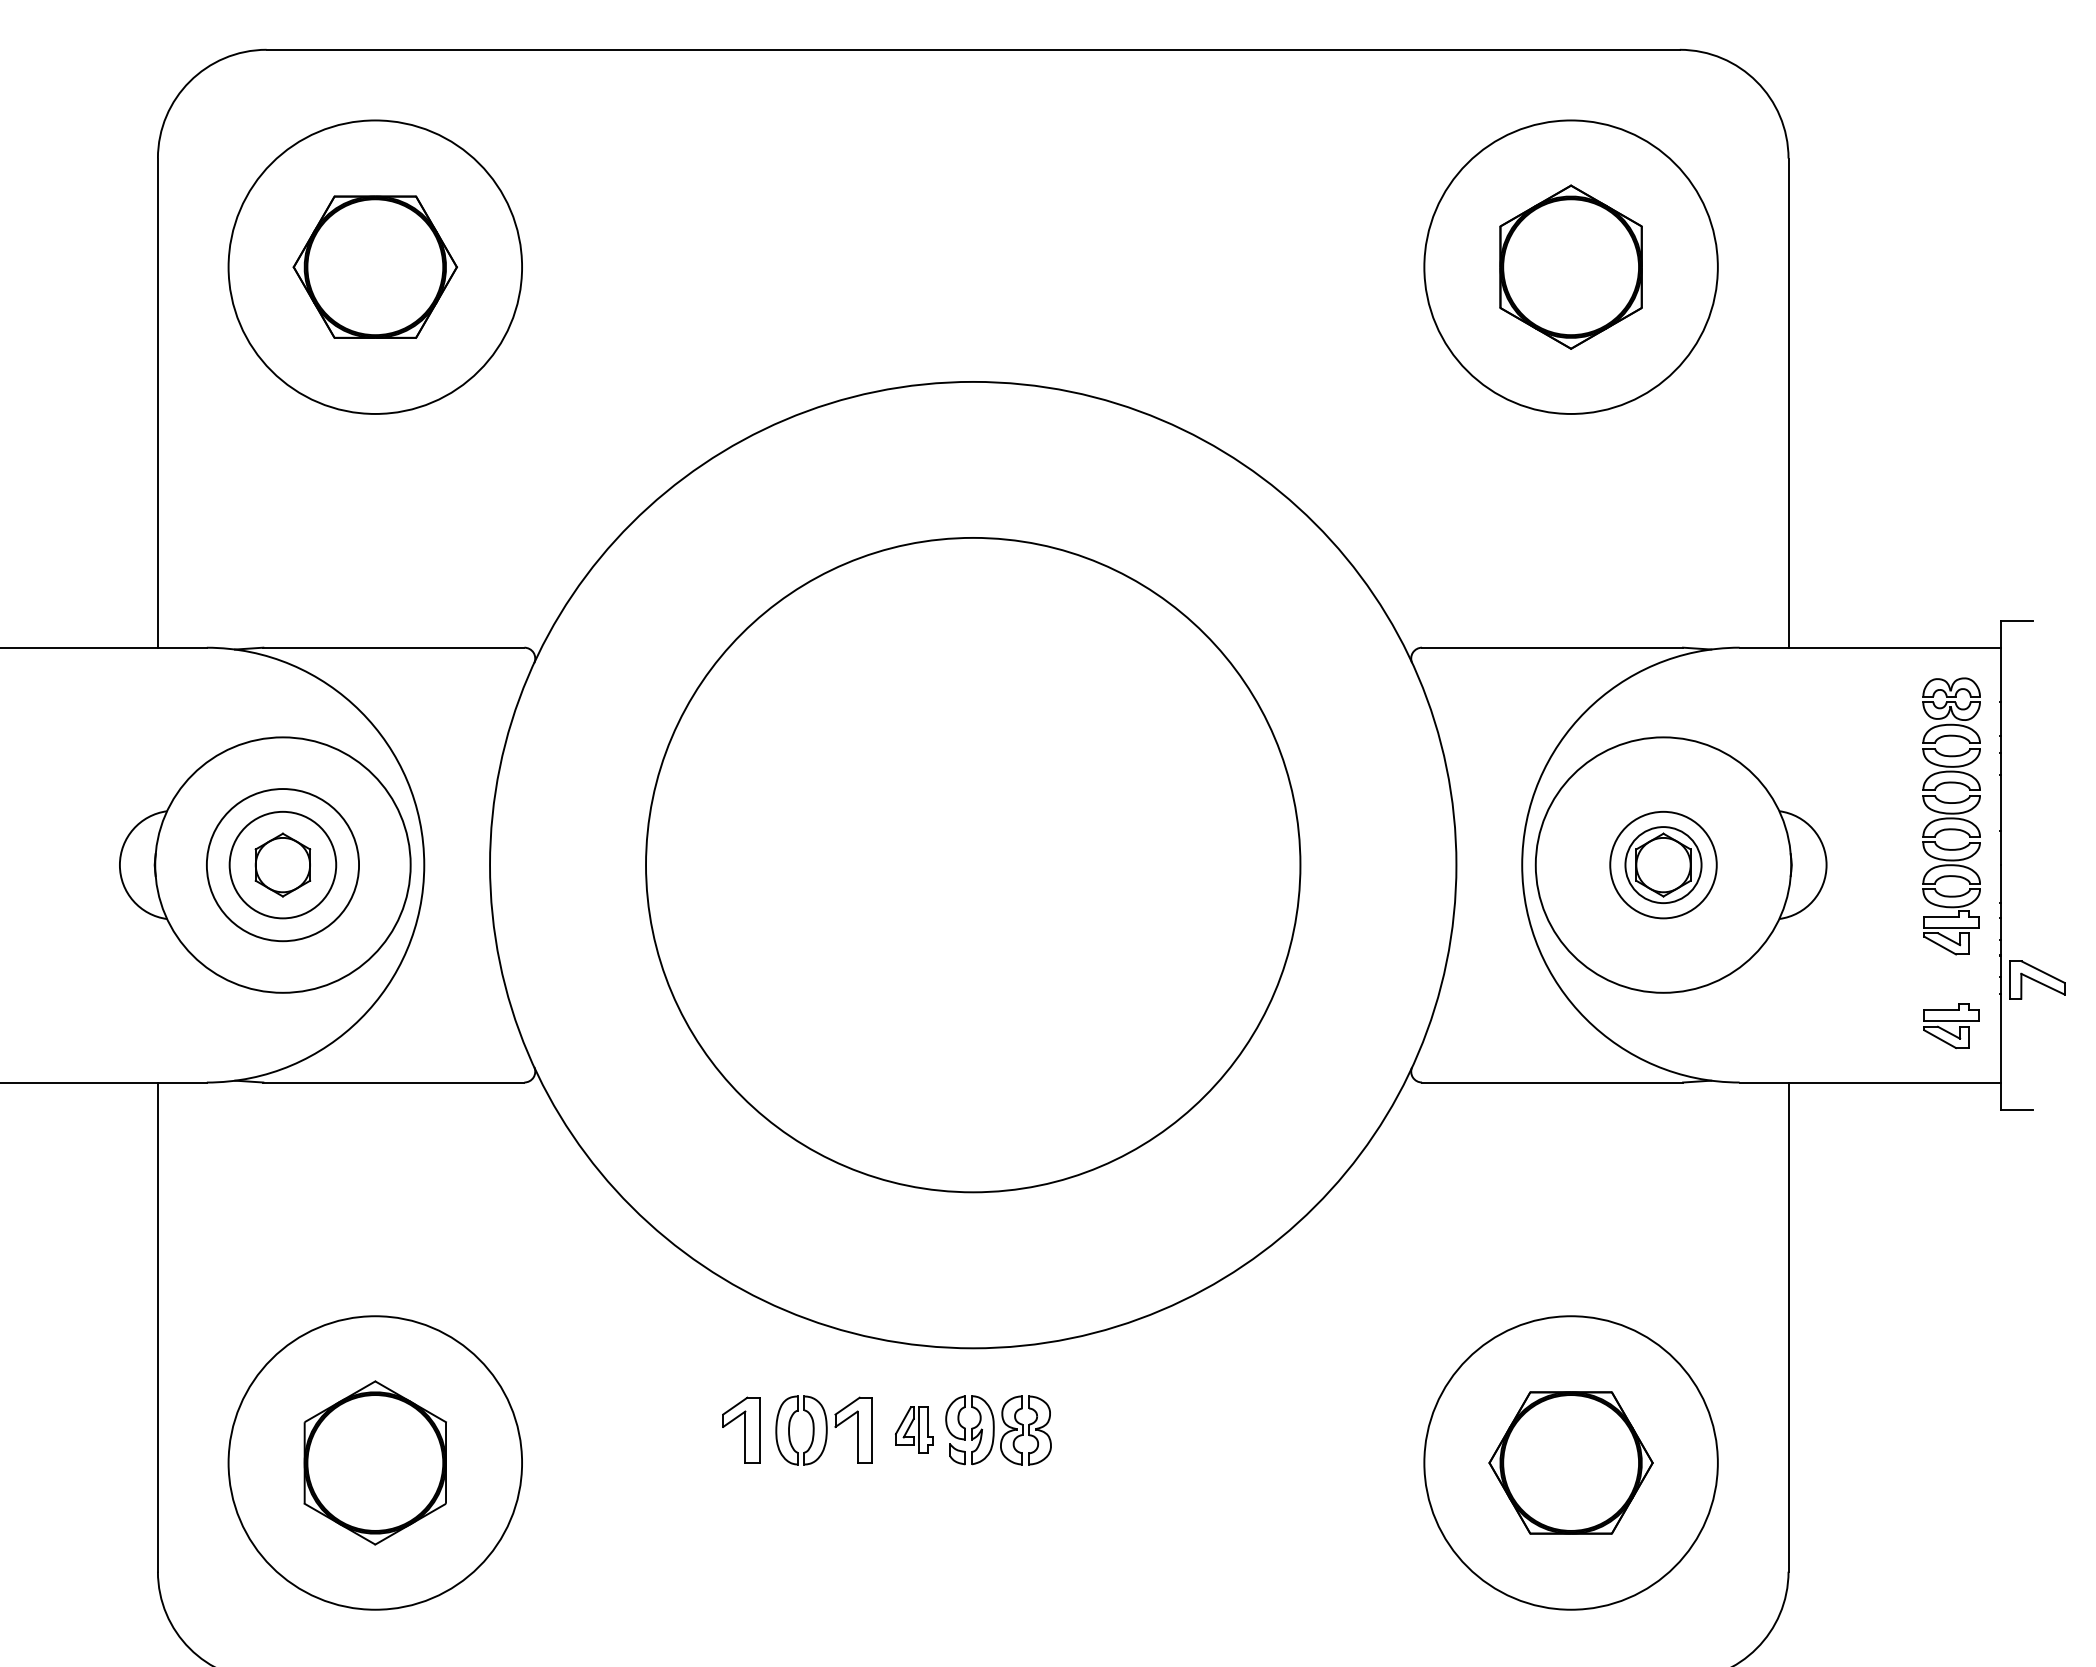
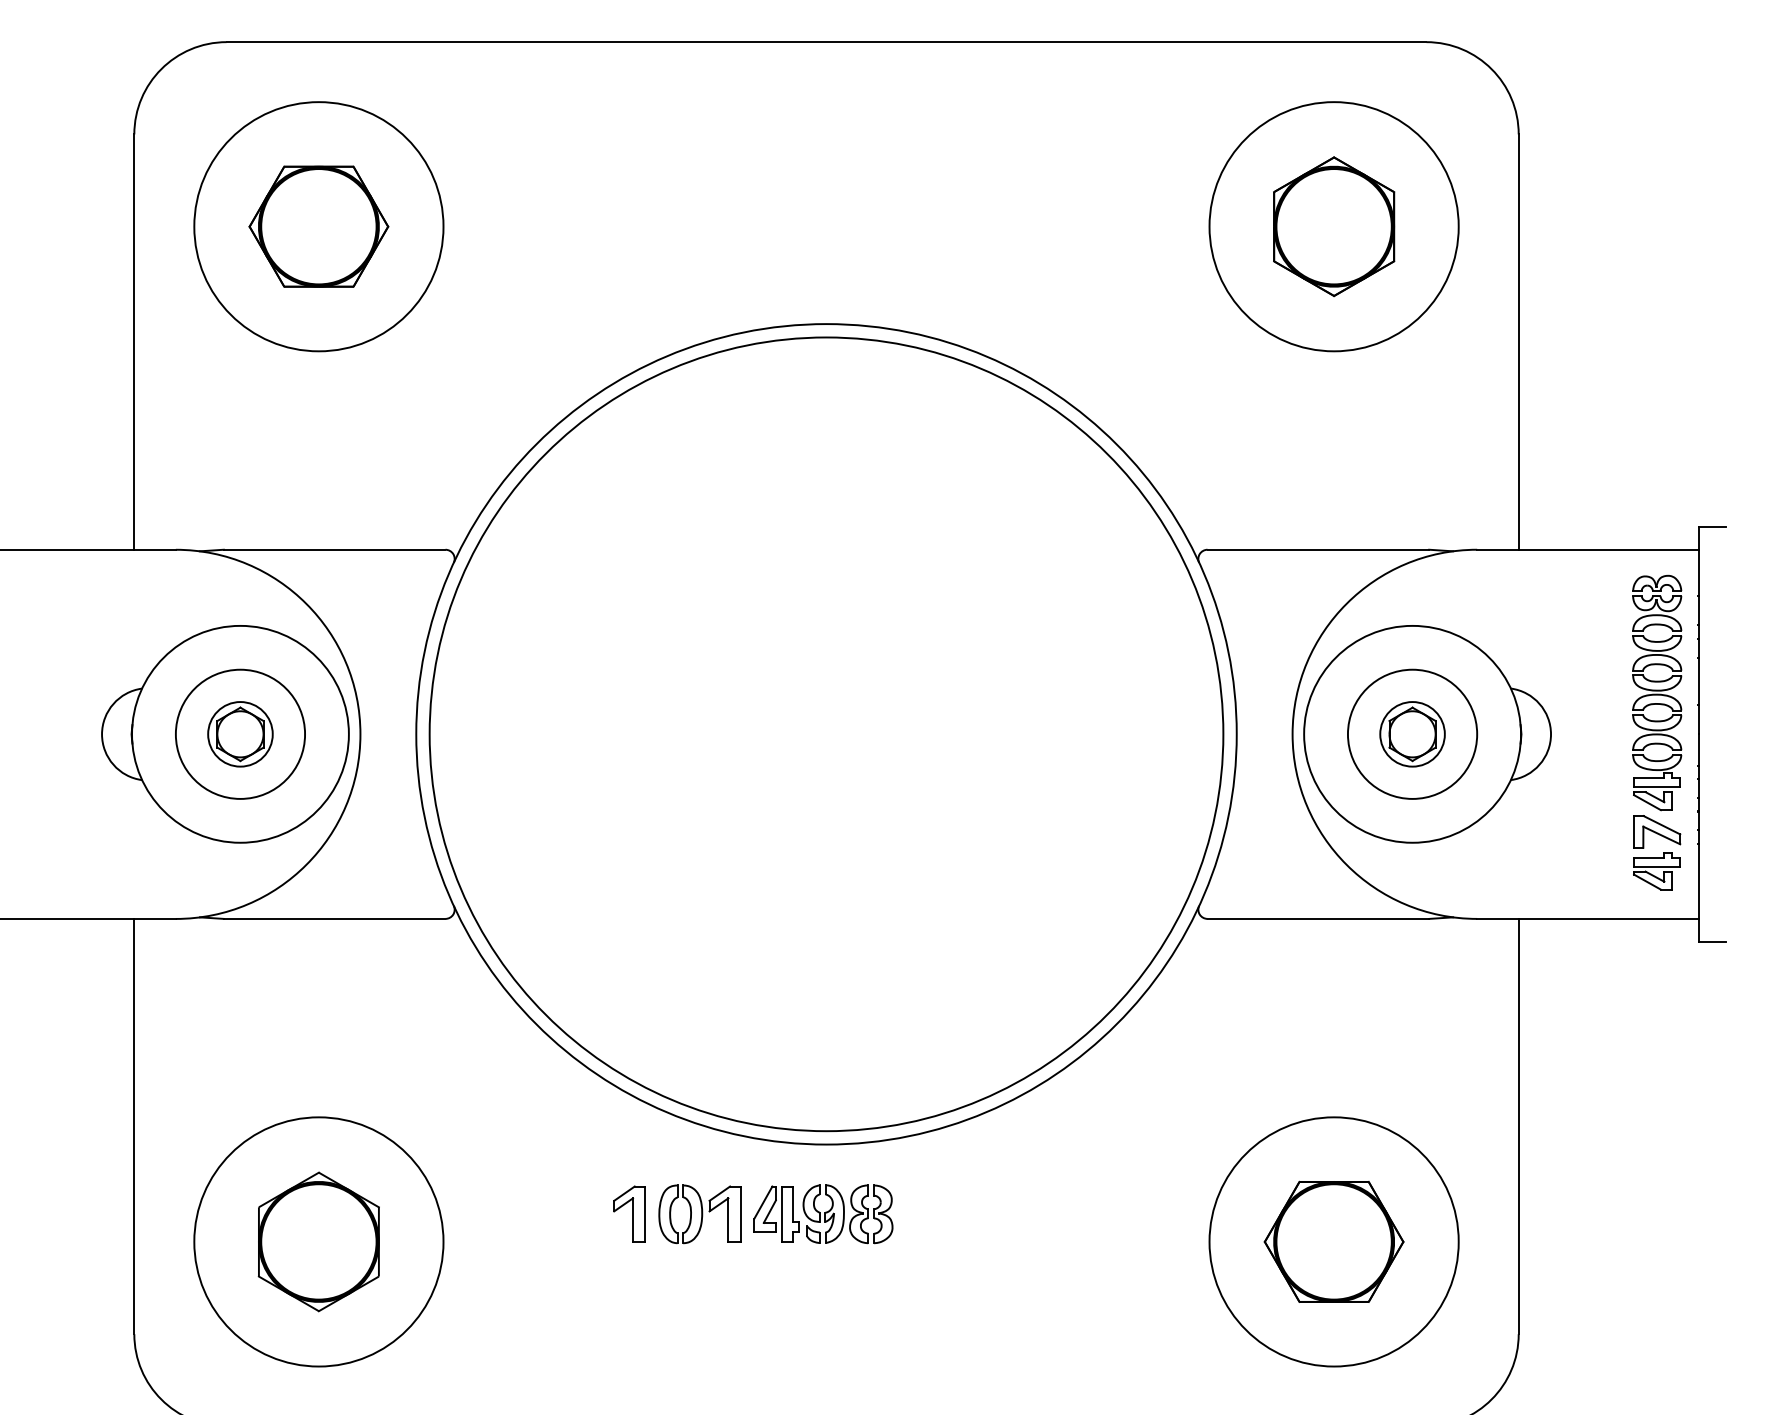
circle: (972, 864) -> (825, 733), size x1.43
circle: (282, 865) -> (240, 734), size x0.71
circle: (1663, 865) -> (1412, 734), size x1.43
part: (2037, 979) -> (1657, 831), moved
part: (913, 1429) -> (775, 1213), size x1.43

